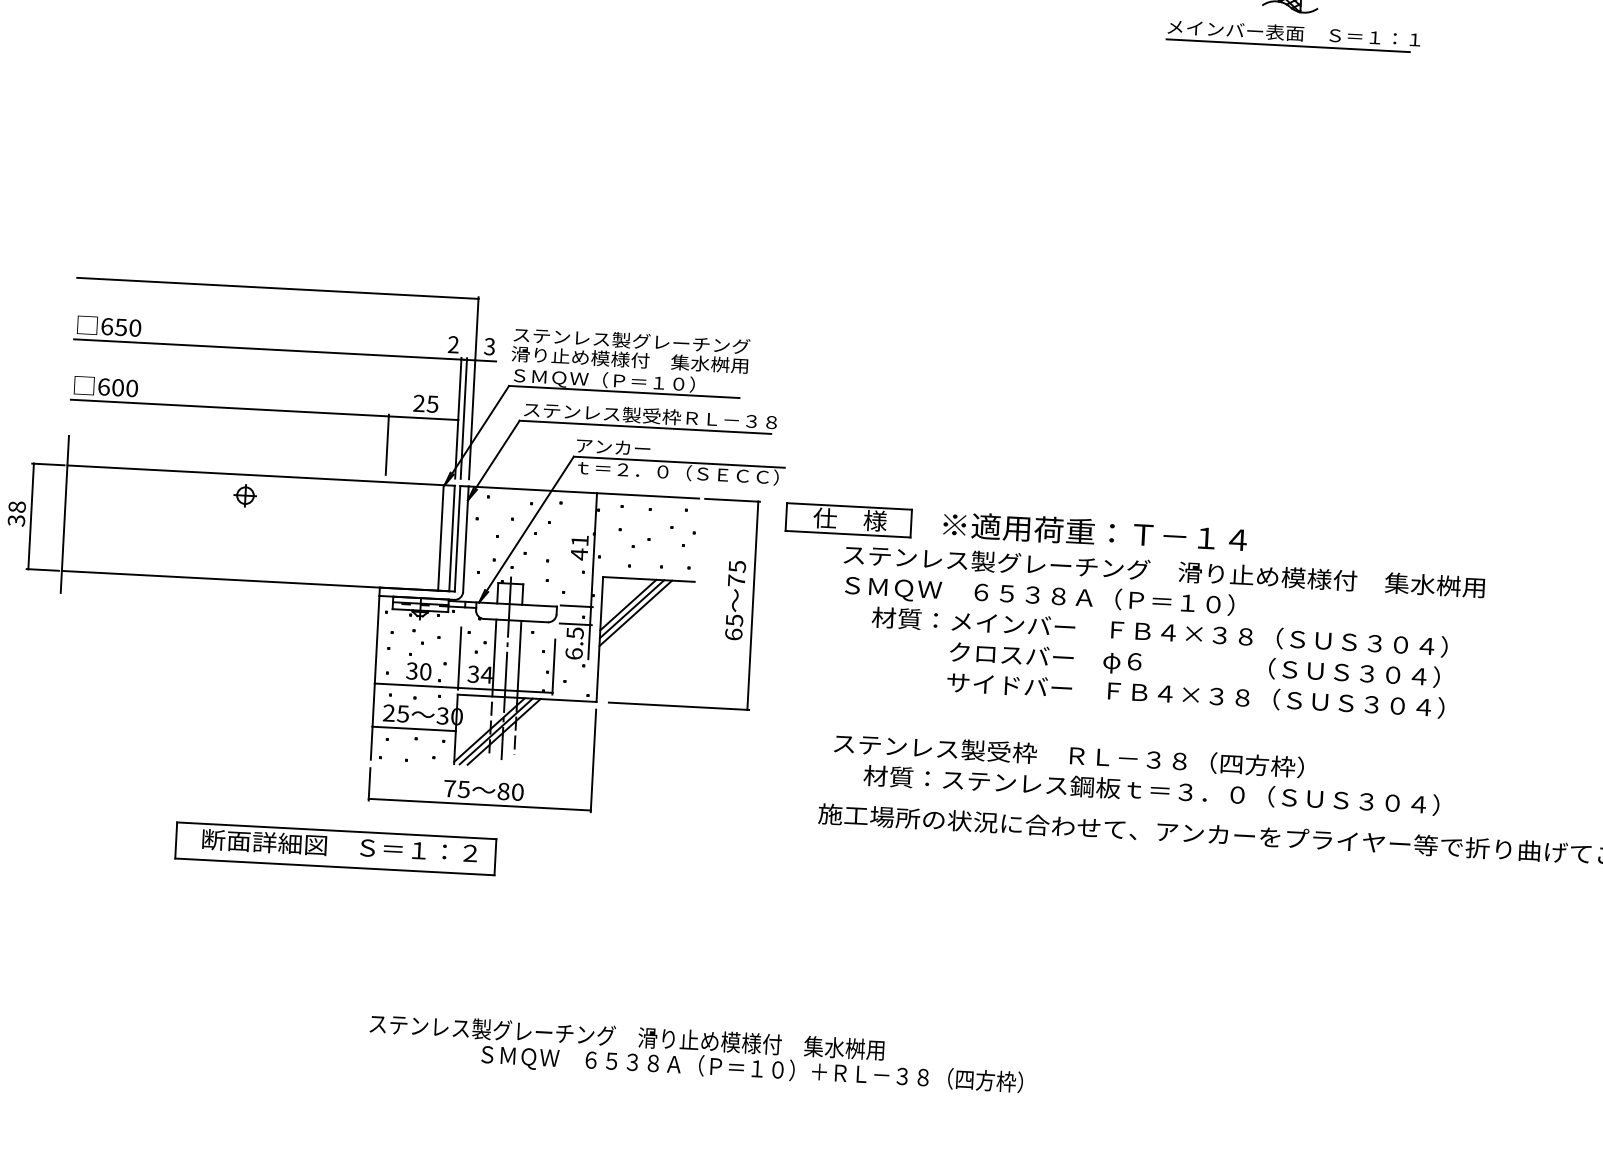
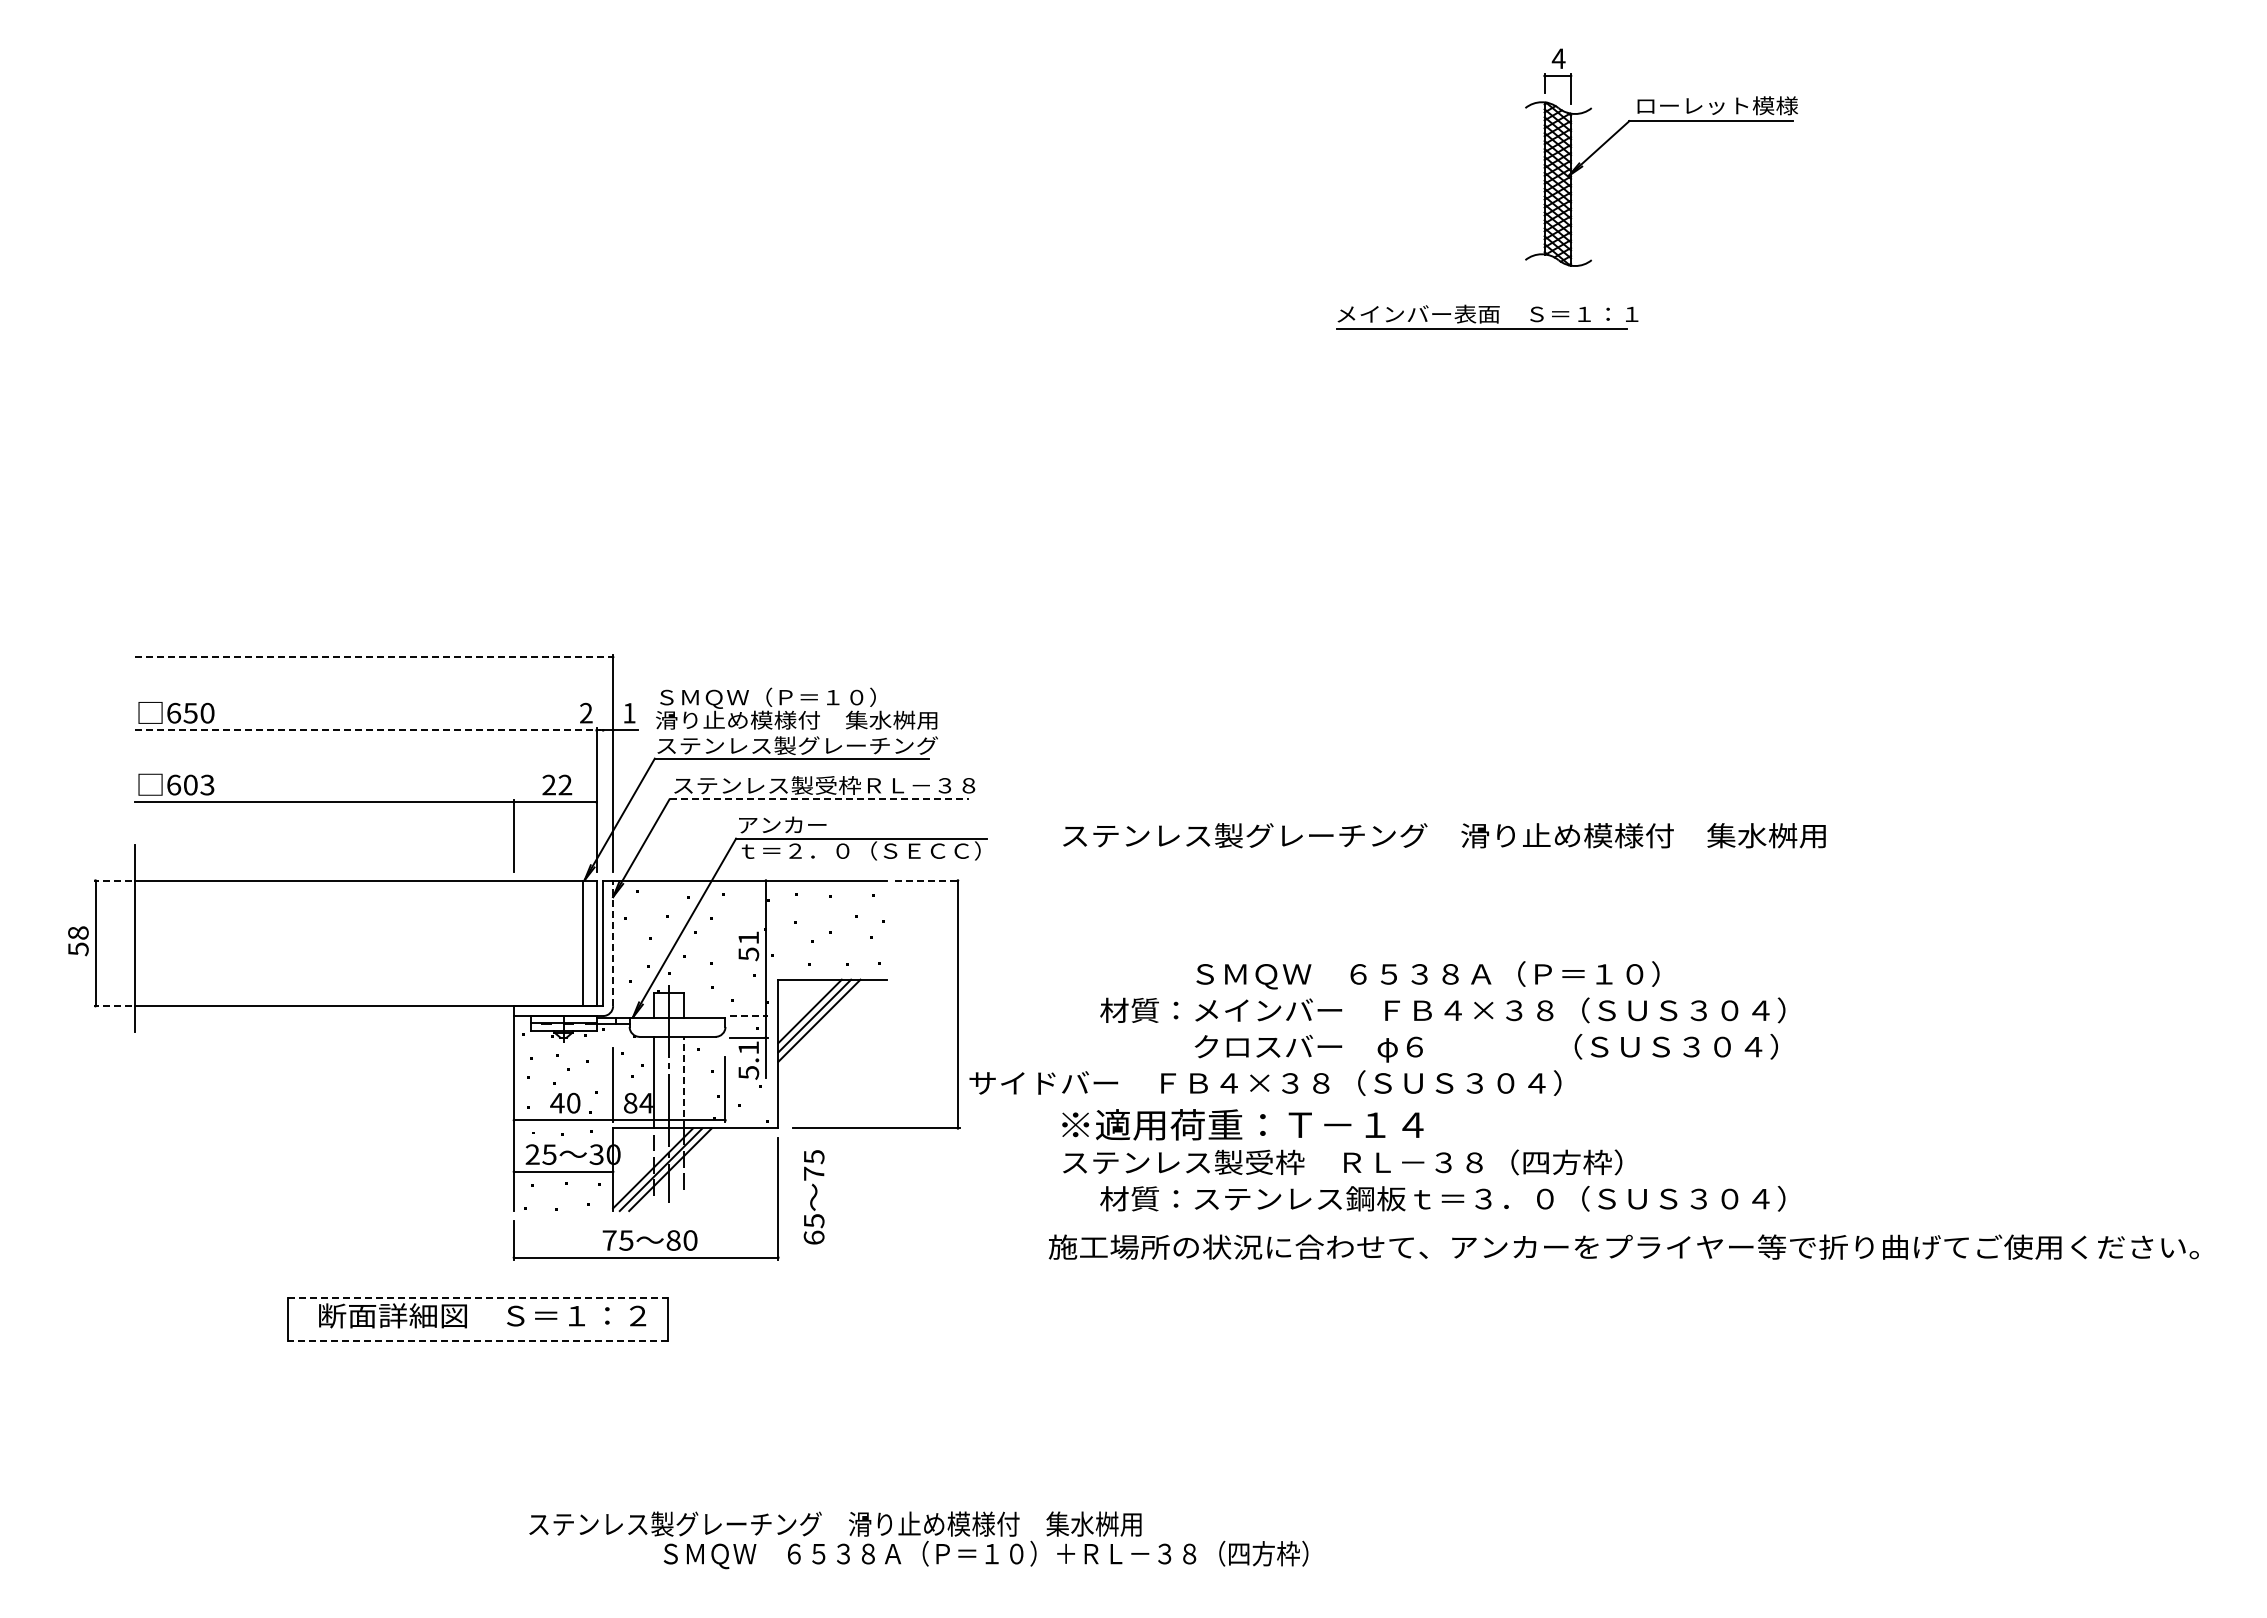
part: (1293, 35) -> (1487, 316), moved
line: (278, 288) -> (374, 657), solid -> dashed
text: (631, 340) -> (797, 697), ステンレス製グレーチング -> ＳＭＱＷ（Ｐ＝１０）
text: (489, 346) -> (629, 712), 3 -> 1
line: (268, 349) -> (366, 730), solid -> dashed
text: (629, 382) -> (797, 746), ＳＭＱＷ（Ｐ＝１０） -> ステンレス製グレーチング
text: (132, 387) -> (207, 784), 600 -> 603
text: (432, 403) -> (565, 784), 25 -> 22
line: (464, 418) -> (603, 799), removed
line: (645, 427) -> (819, 799), solid -> dashed
line: (48, 464) -> (112, 880), solid -> dashed
part: (244, 495) -> (347, 905), removed
line: (732, 500) -> (927, 880), solid -> dashed
text: (16, 520) -> (78, 948), 38 -> 58
part: (848, 520) -> (1066, 897), removed
text: (1094, 531) -> (1242, 1124), moved
line: (466, 539) -> (613, 943), solid -> dashed
text: (579, 554) -> (748, 954), 41 -> 51
line: (42, 570) -> (112, 1006), solid -> dashed
text: (1164, 570) -> (1444, 835), moved
text: (1039, 596) -> (1427, 975), moved
text: (735, 600) -> (813, 1197), moved
line: (577, 606) -> (749, 1016), solid -> dashed
text: (574, 643) -> (748, 1060), 6.5 -> 5.1
line: (519, 659) -> (684, 1082), solid -> dashed
text: (412, 670) -> (557, 1102), 30 -> 40
text: (473, 674) -> (630, 1103), 34 -> 84
text: (1195, 694) -> (1265, 1082), moved
line: (337, 830) -> (478, 1297), solid -> dashed
line: (334, 866) -> (477, 1340), solid -> dashed

